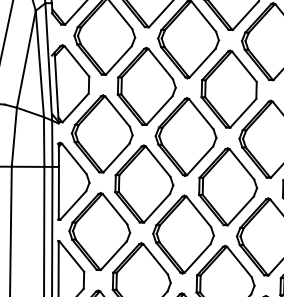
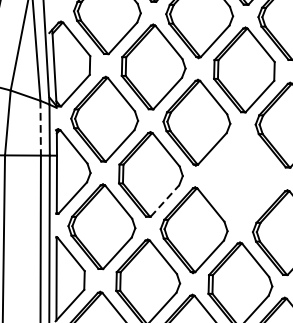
line: (44, 142) -> (41, 128), solid -> dashed
part: (228, 186) -> (243, 177), removed
line: (157, 207) -> (165, 200), solid -> dashed

